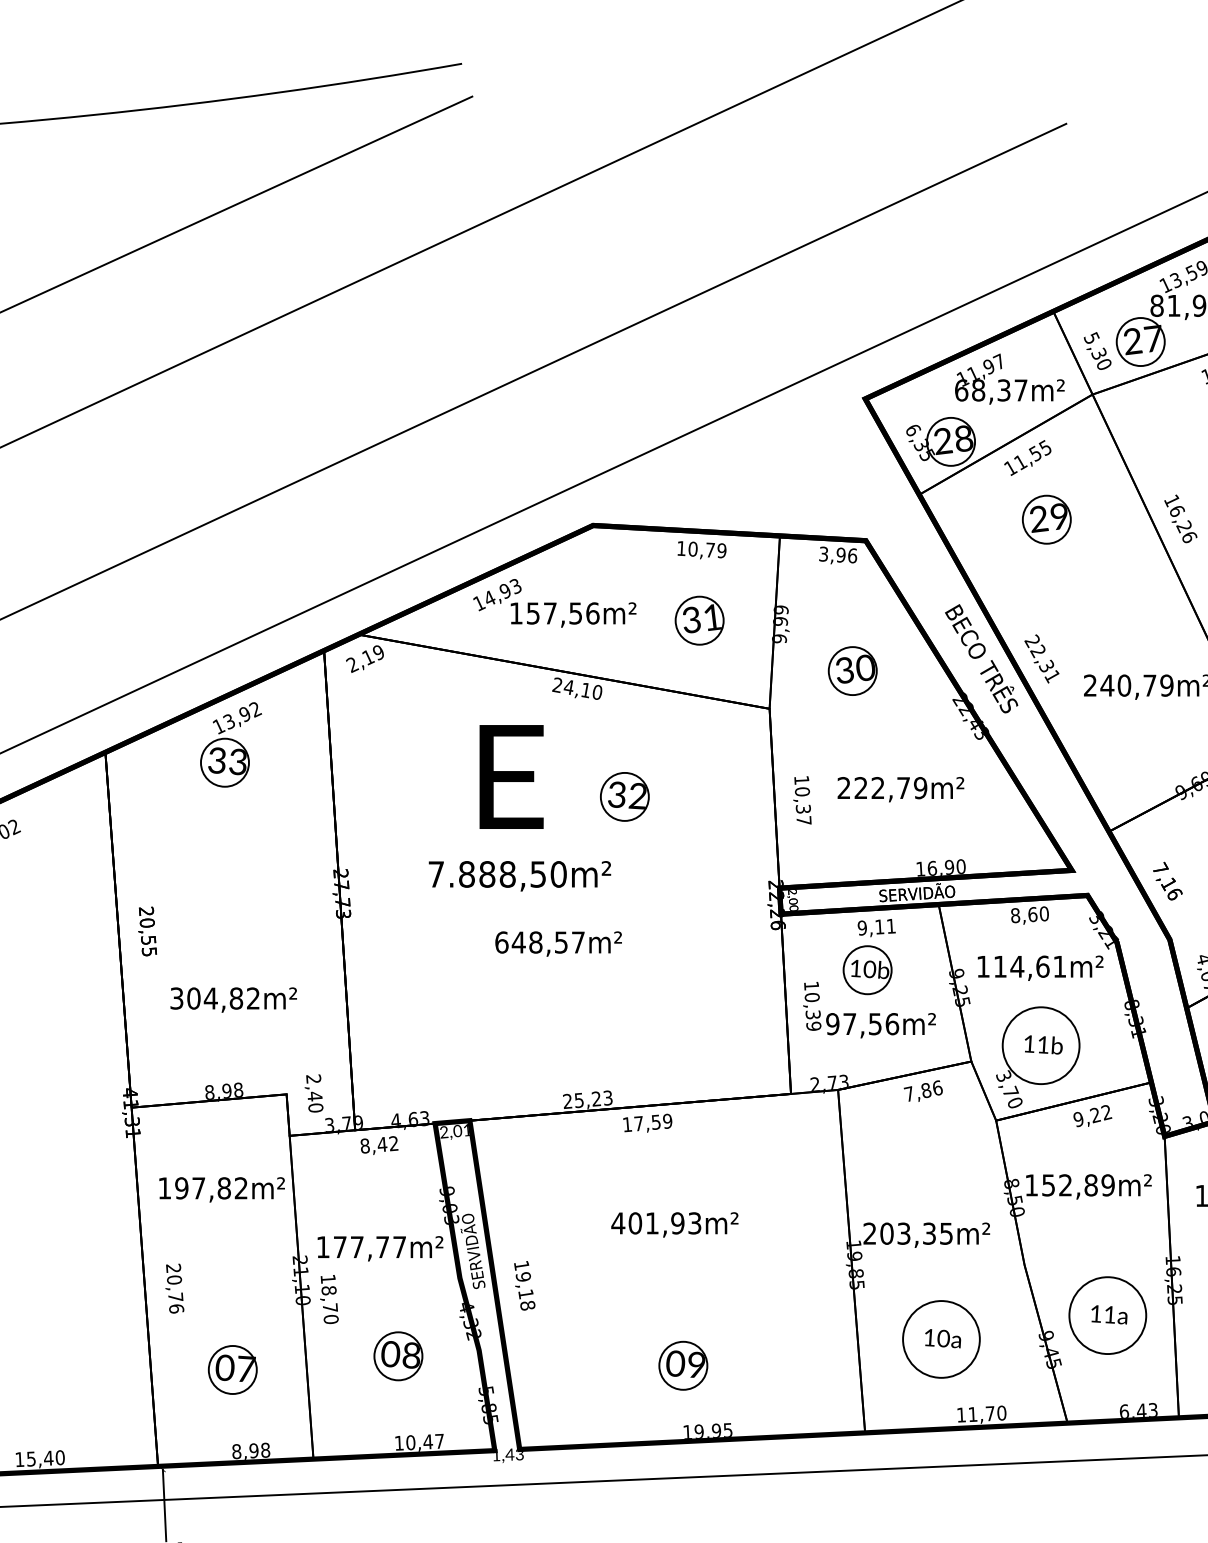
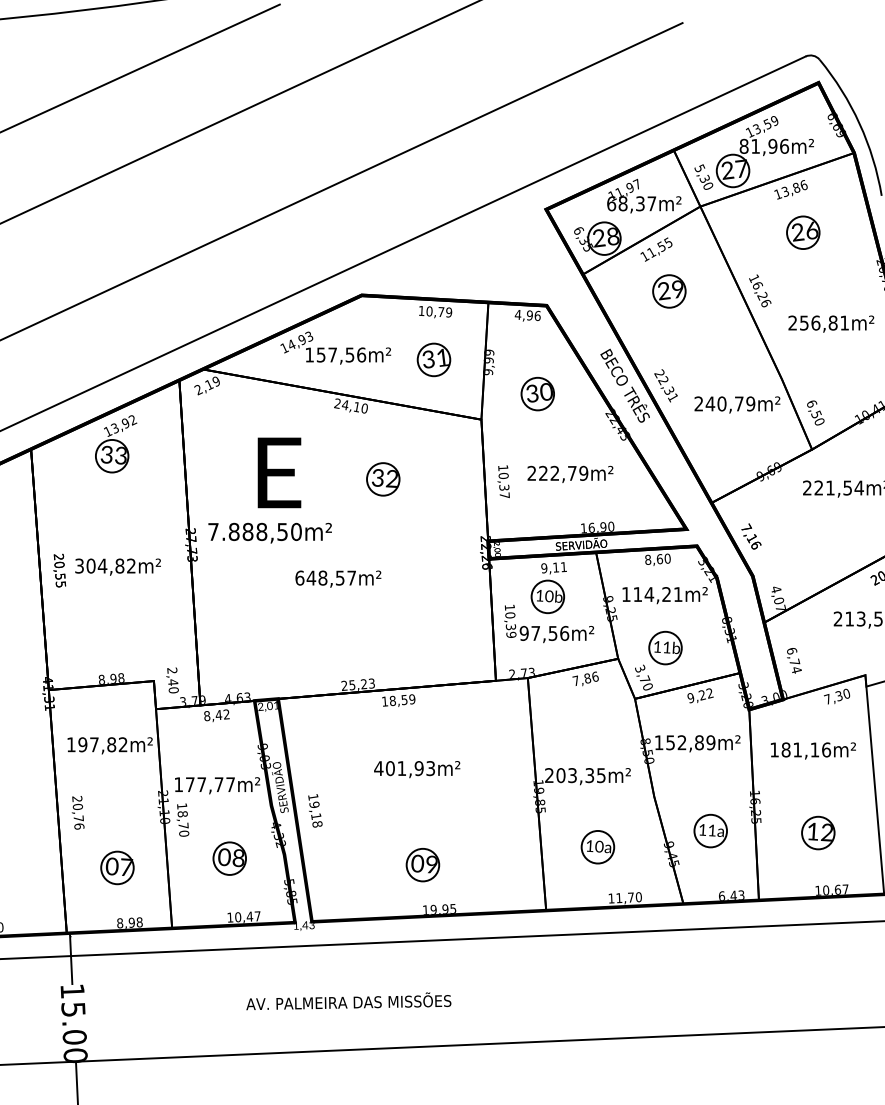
text: (822, 553) -> (517, 314), 3,96 -> 4,96
text: (511, 776) -> (279, 472), moved
text: (518, 875) -> (269, 532), moved
text: (1042, 966) -> (666, 594), 114,61m² -> 114,21m²
text: (232, 999) -> (117, 566), moved
circle: (1041, 1044) -> (665, 647), size x0.62
text: (638, 1123) -> (392, 700), 17,59 -> 18,59
circle: (1107, 1314) -> (710, 830), size x0.62
circle: (940, 1338) -> (597, 846), size x0.62

